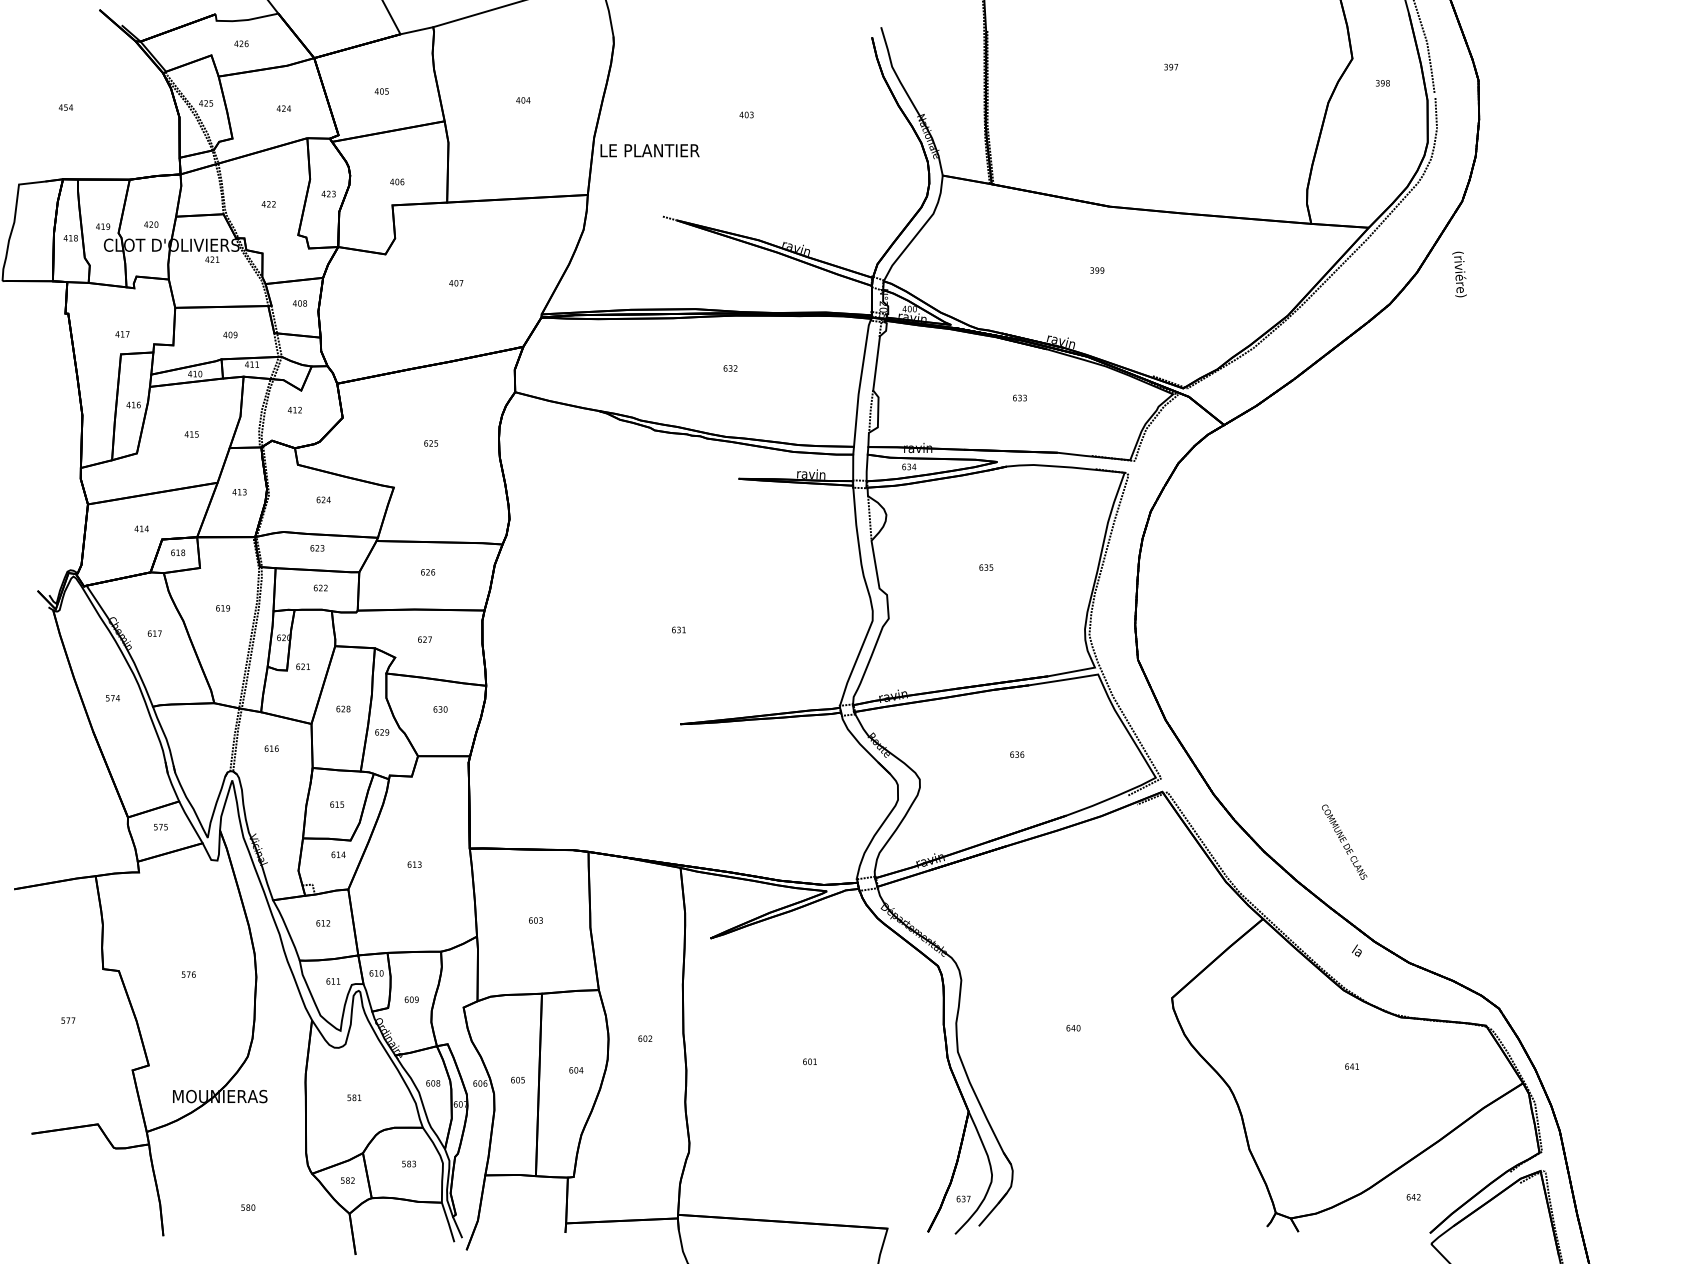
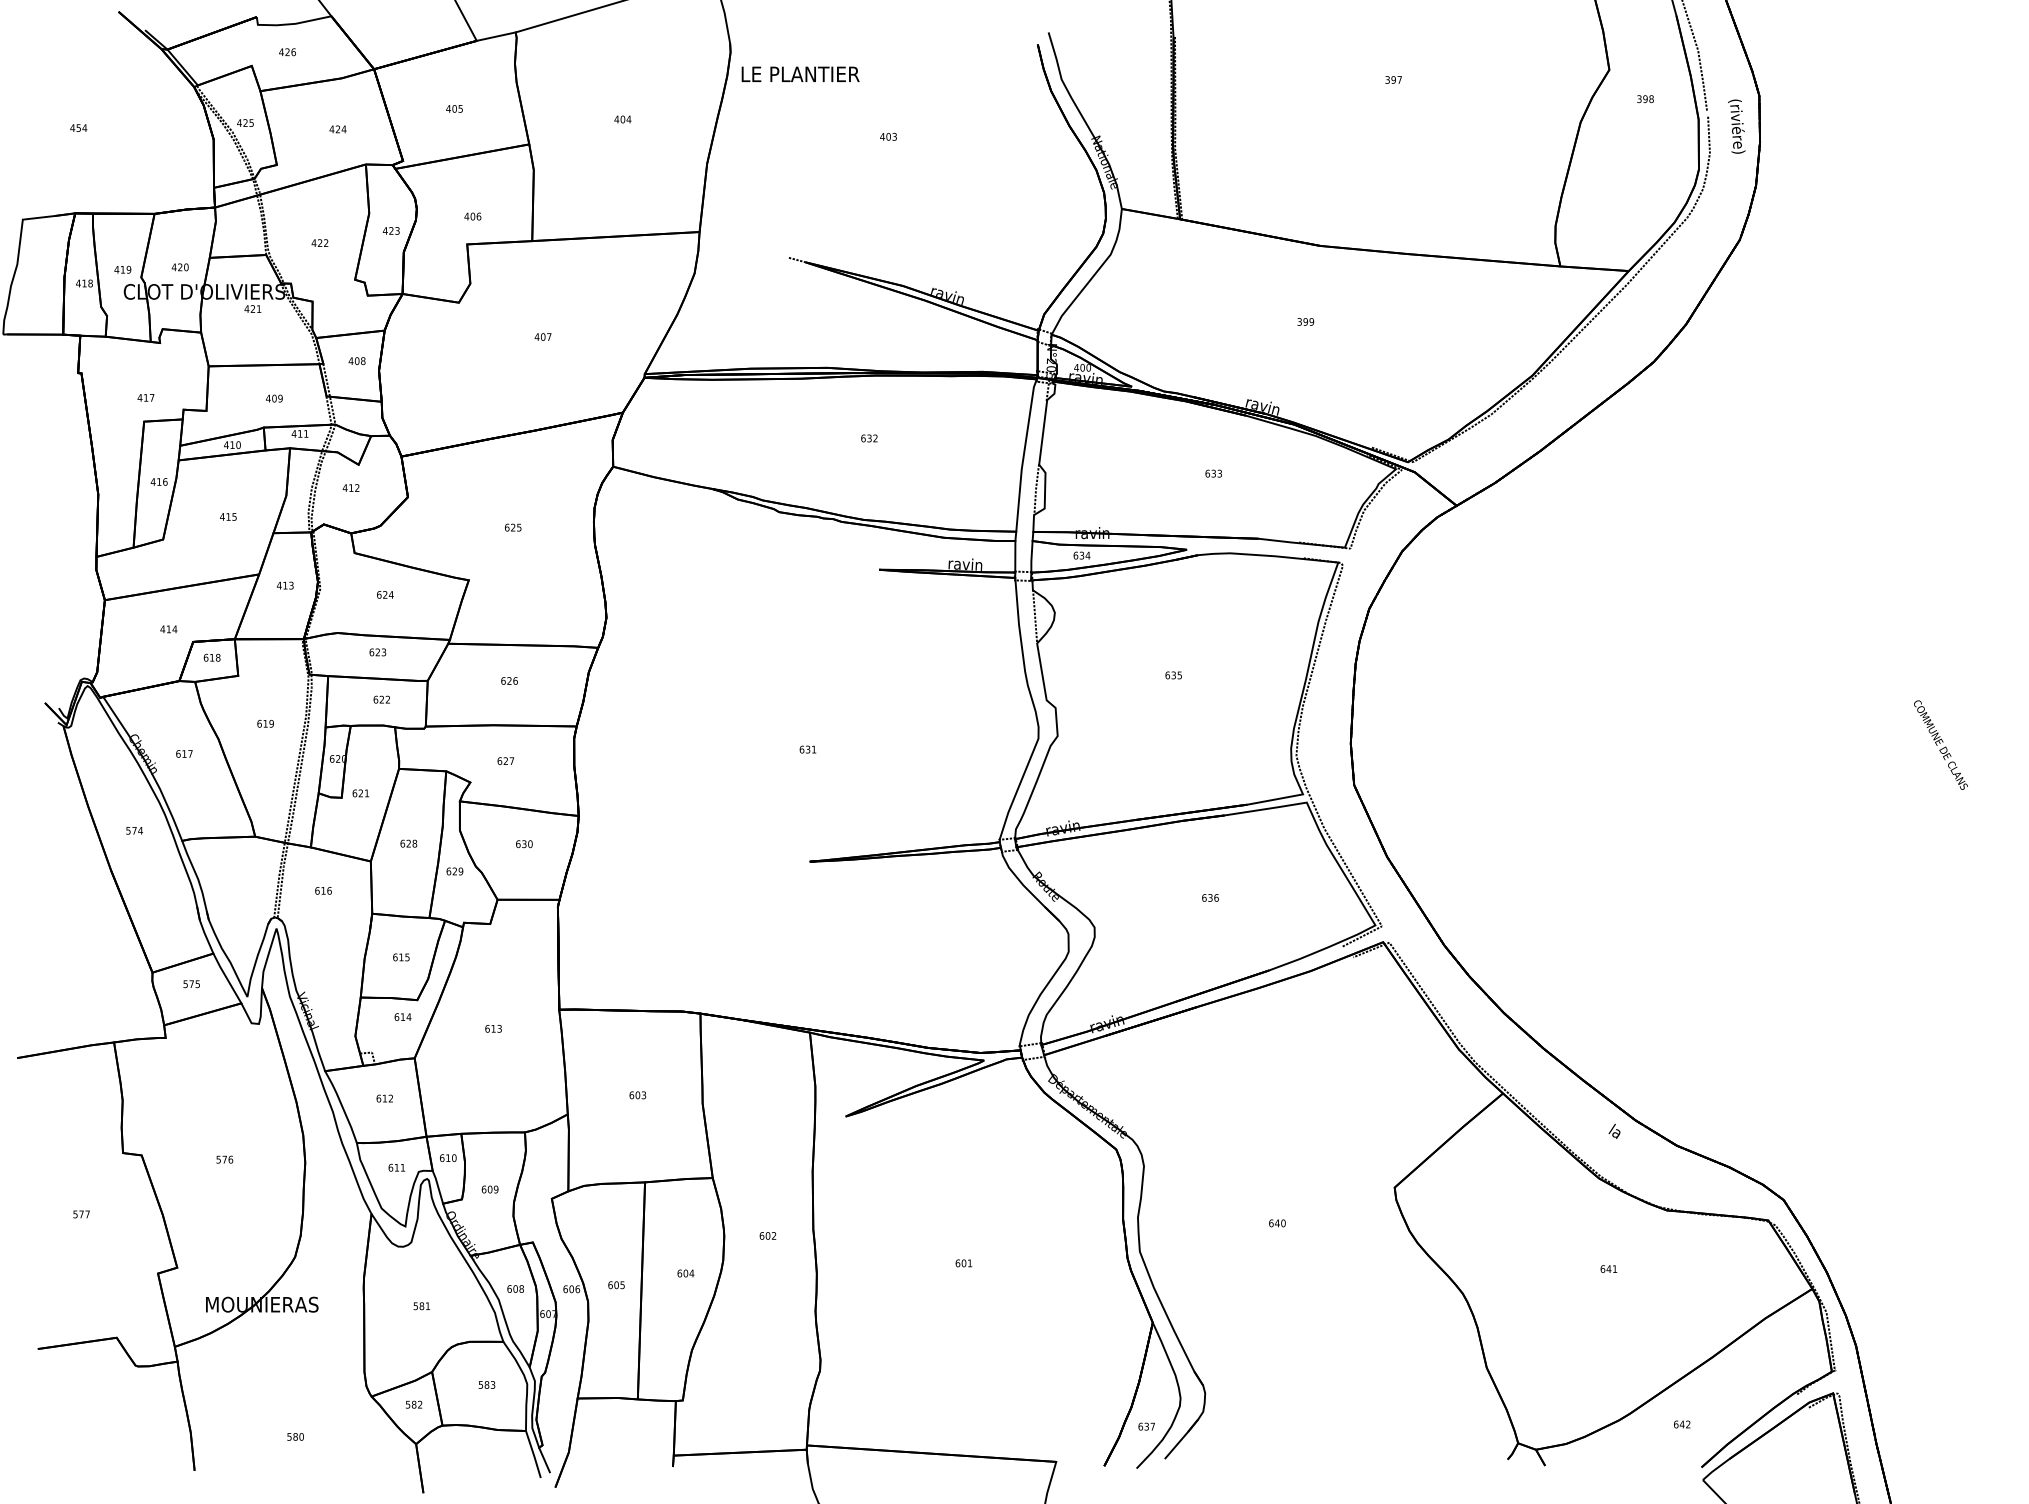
text: (649, 149) -> (800, 73), moved
text: (1459, 274) -> (1736, 126), moved
text: (1344, 841) -> (1940, 744), moved

